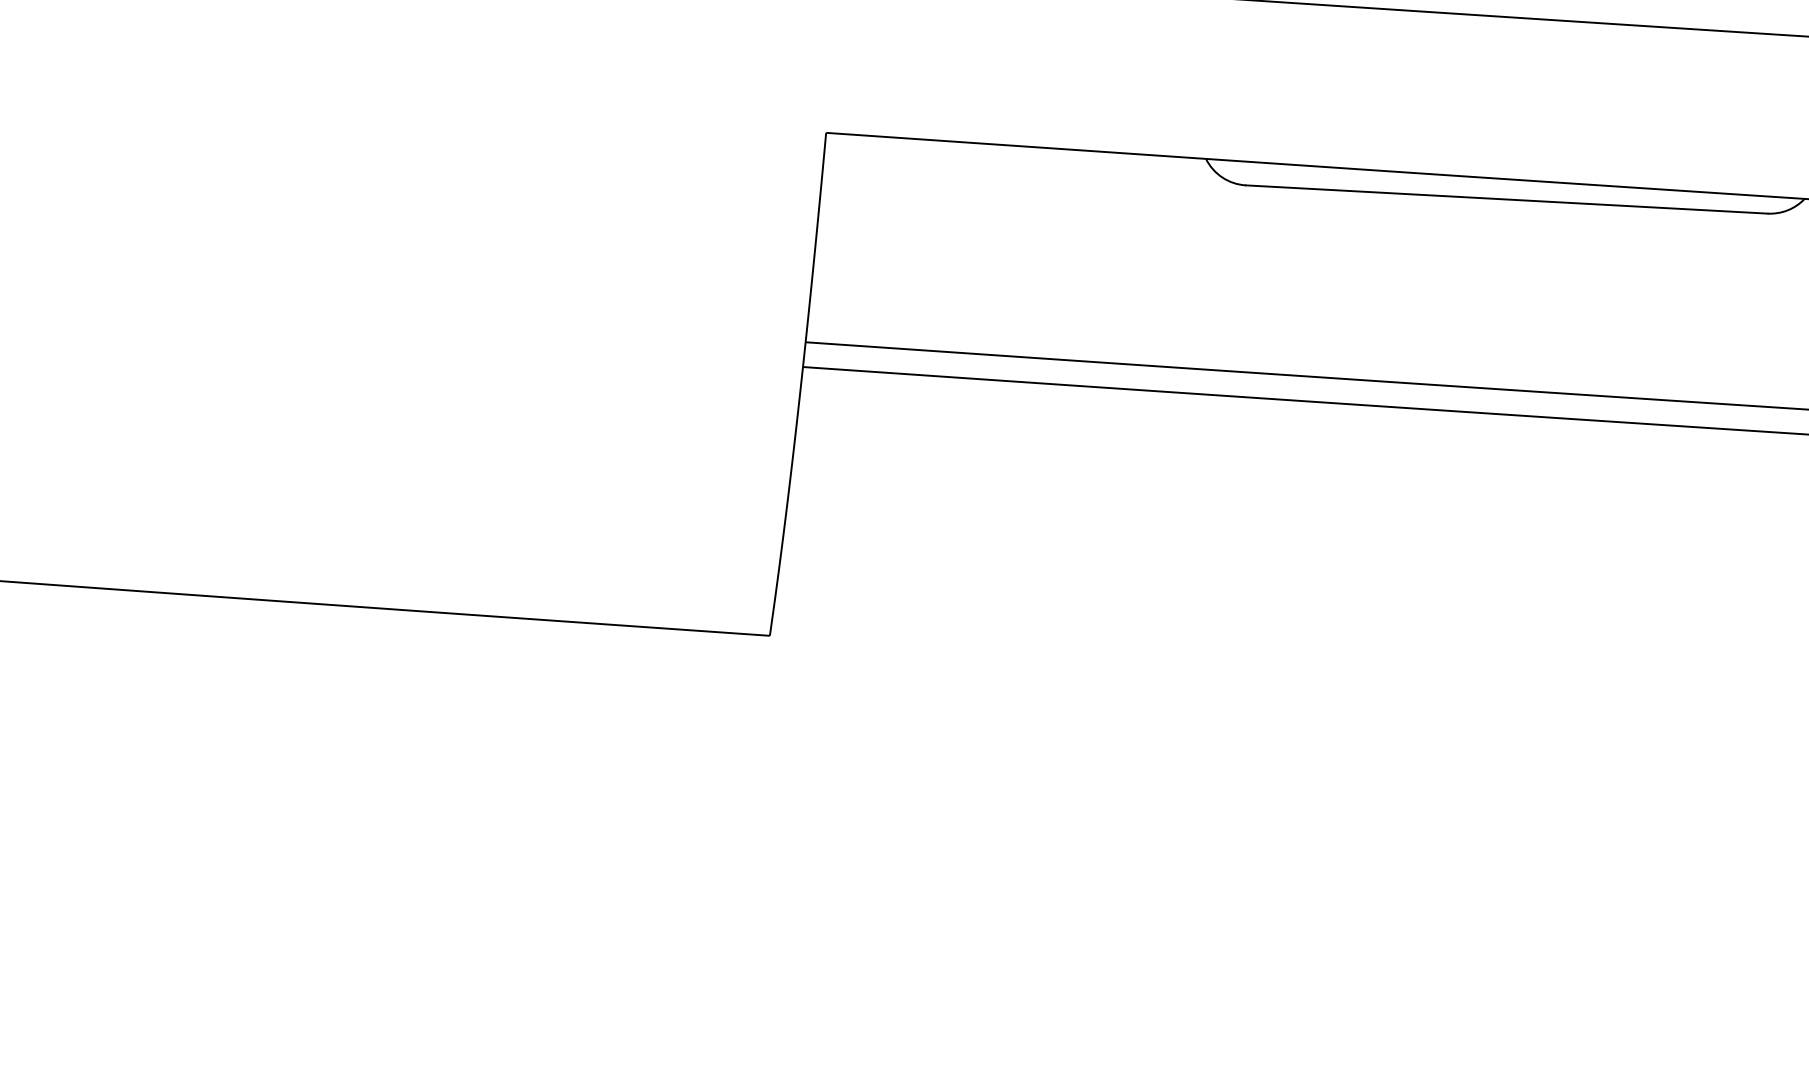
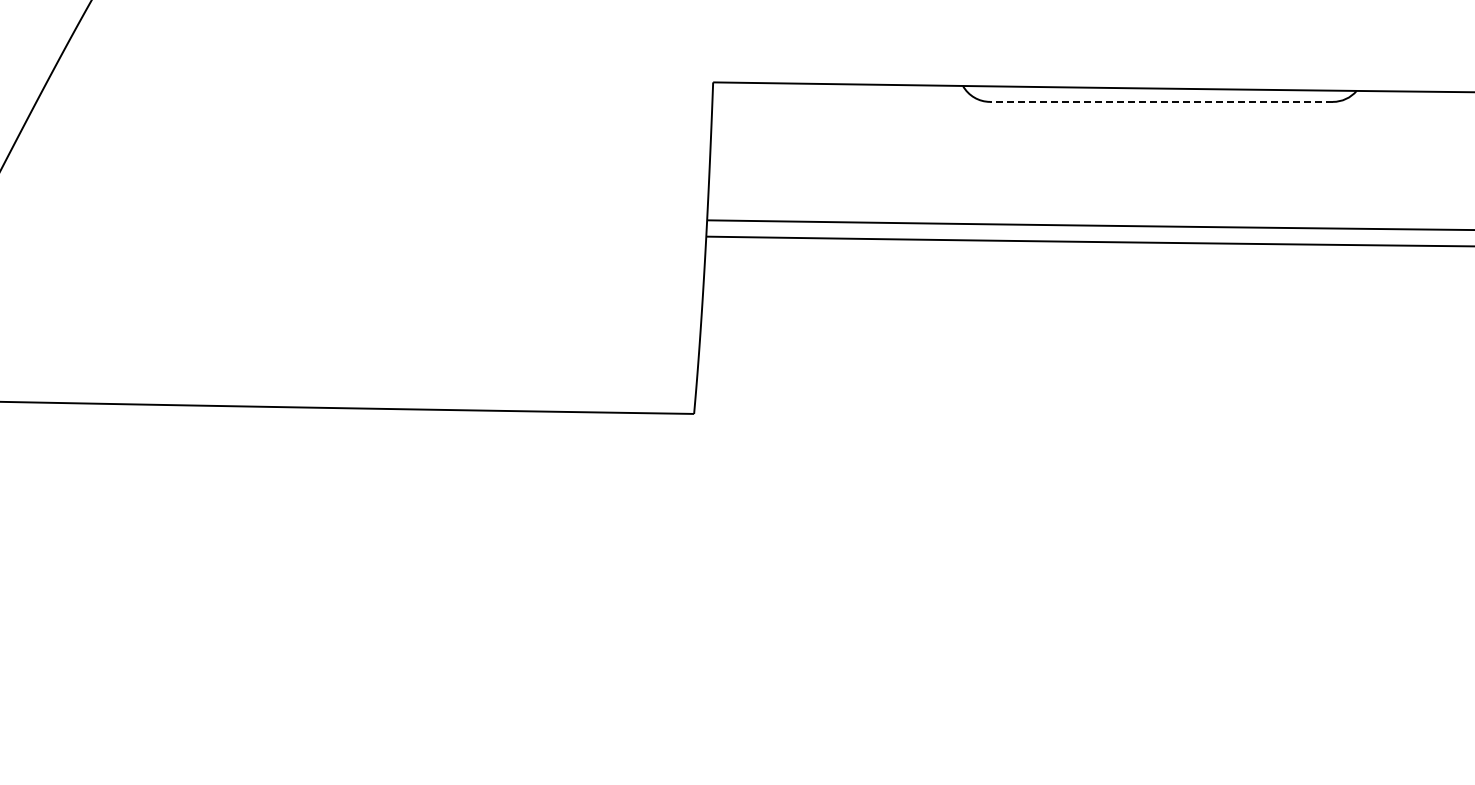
line: (1506, 198) -> (1161, 101), solid -> dashed

